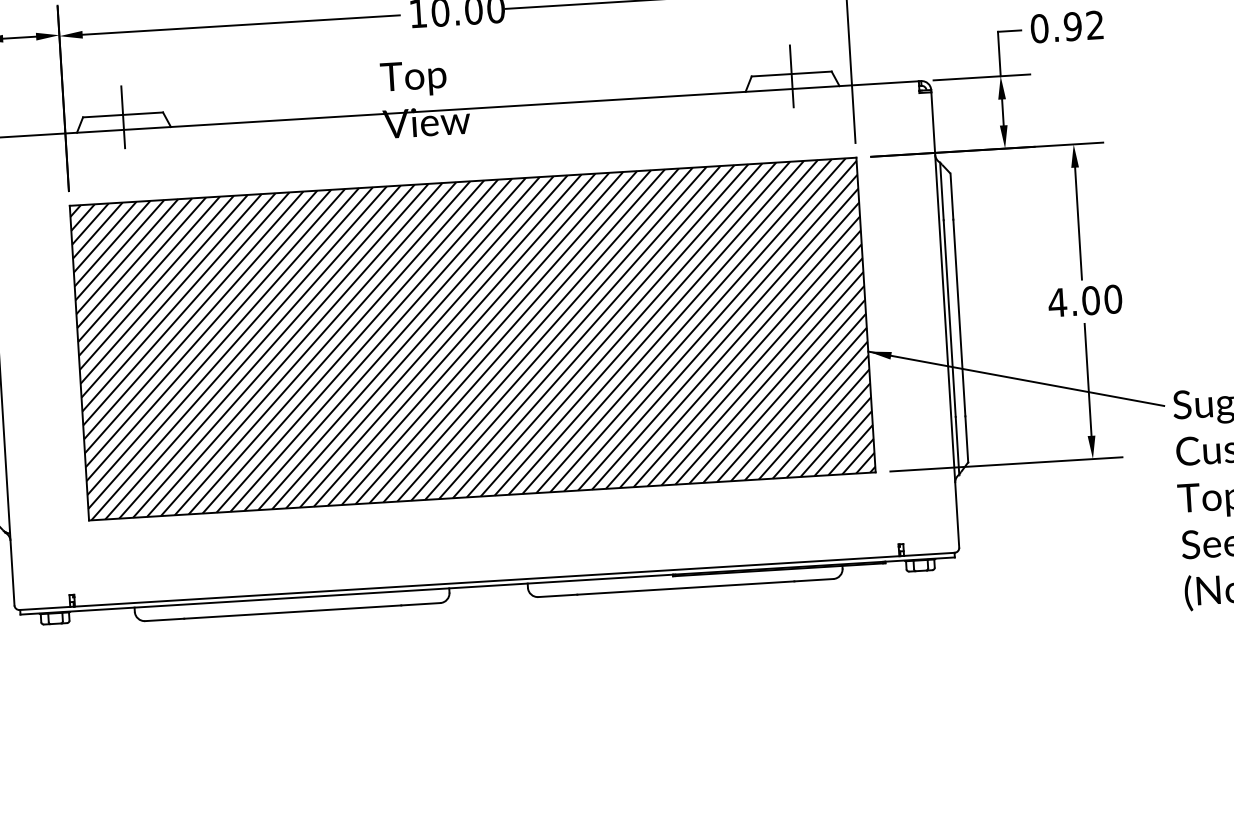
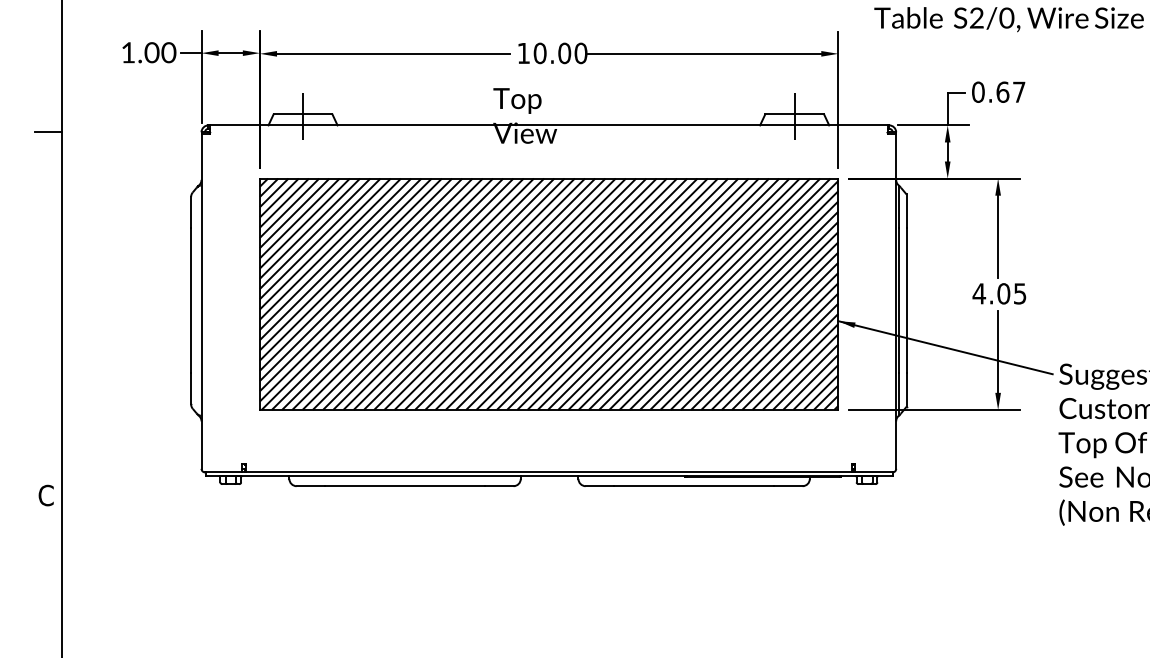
text: (1083, 24) -> (1010, 91), 0.92 -> 0.67
text: (1112, 298) -> (1019, 293), 4.00 -> 4.05

